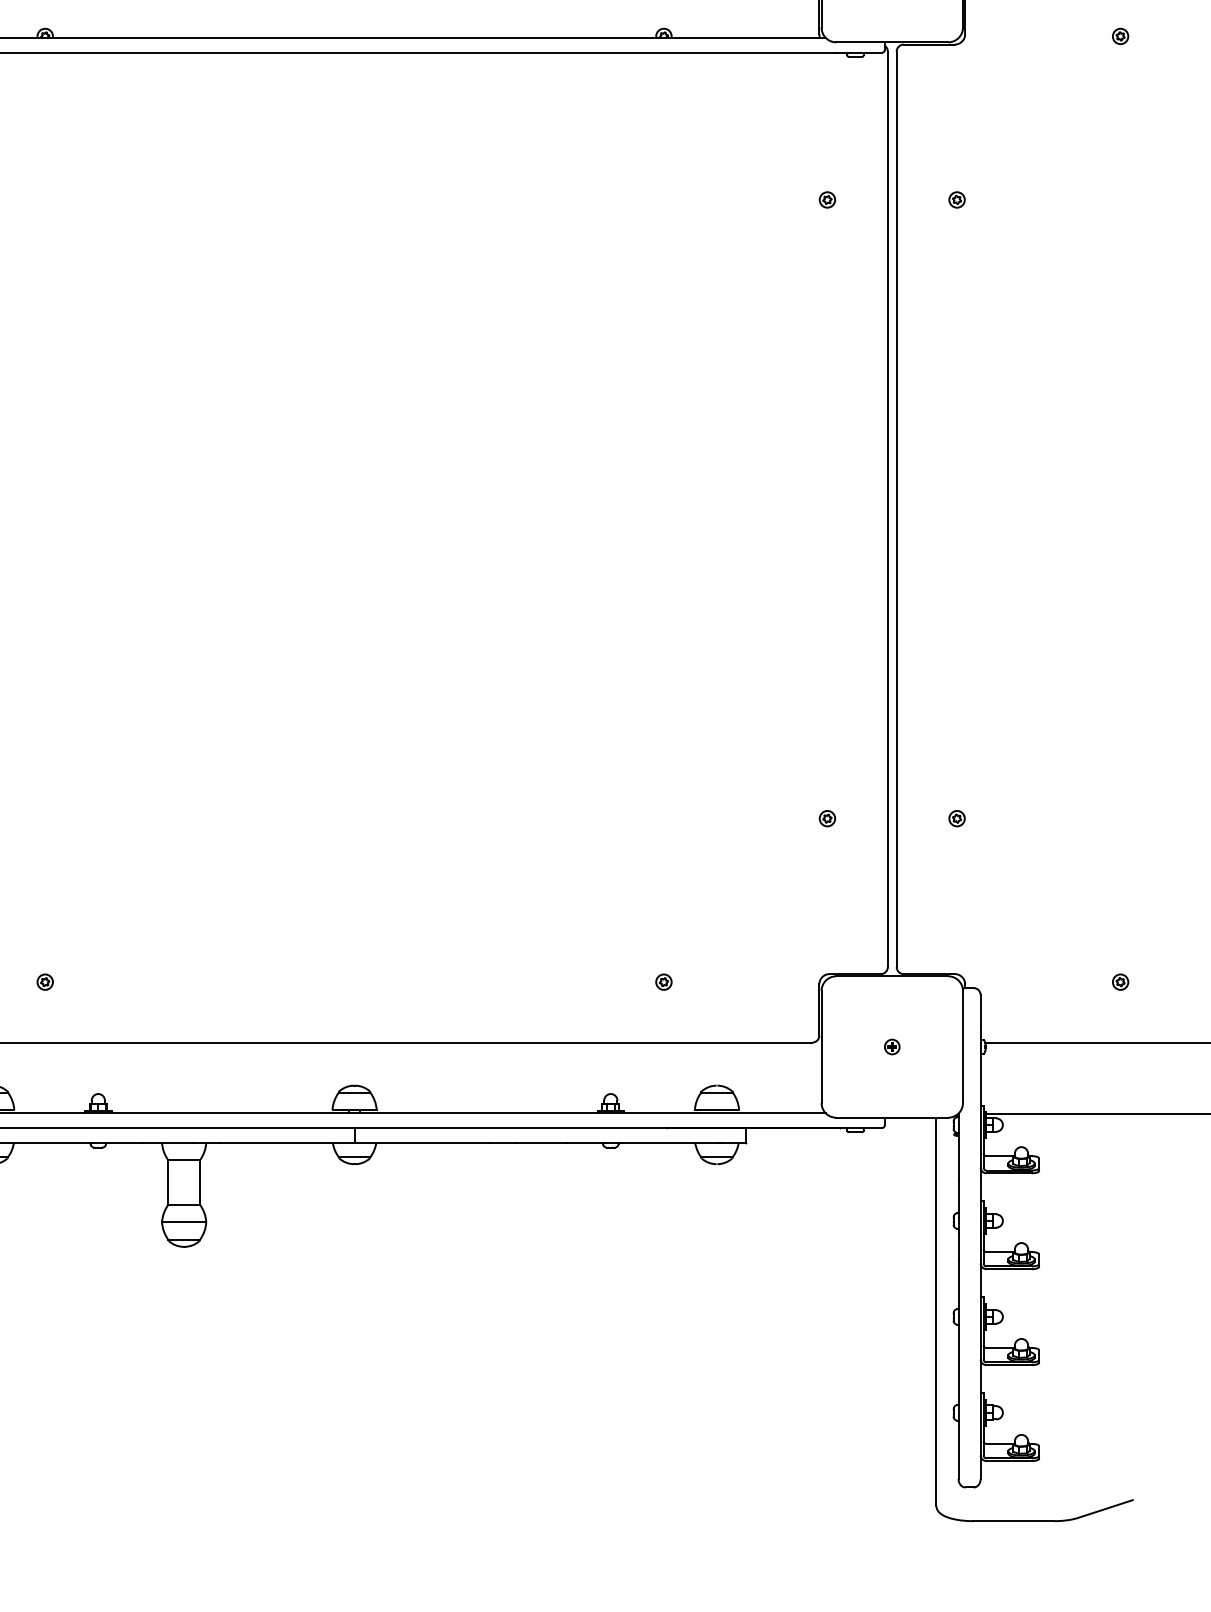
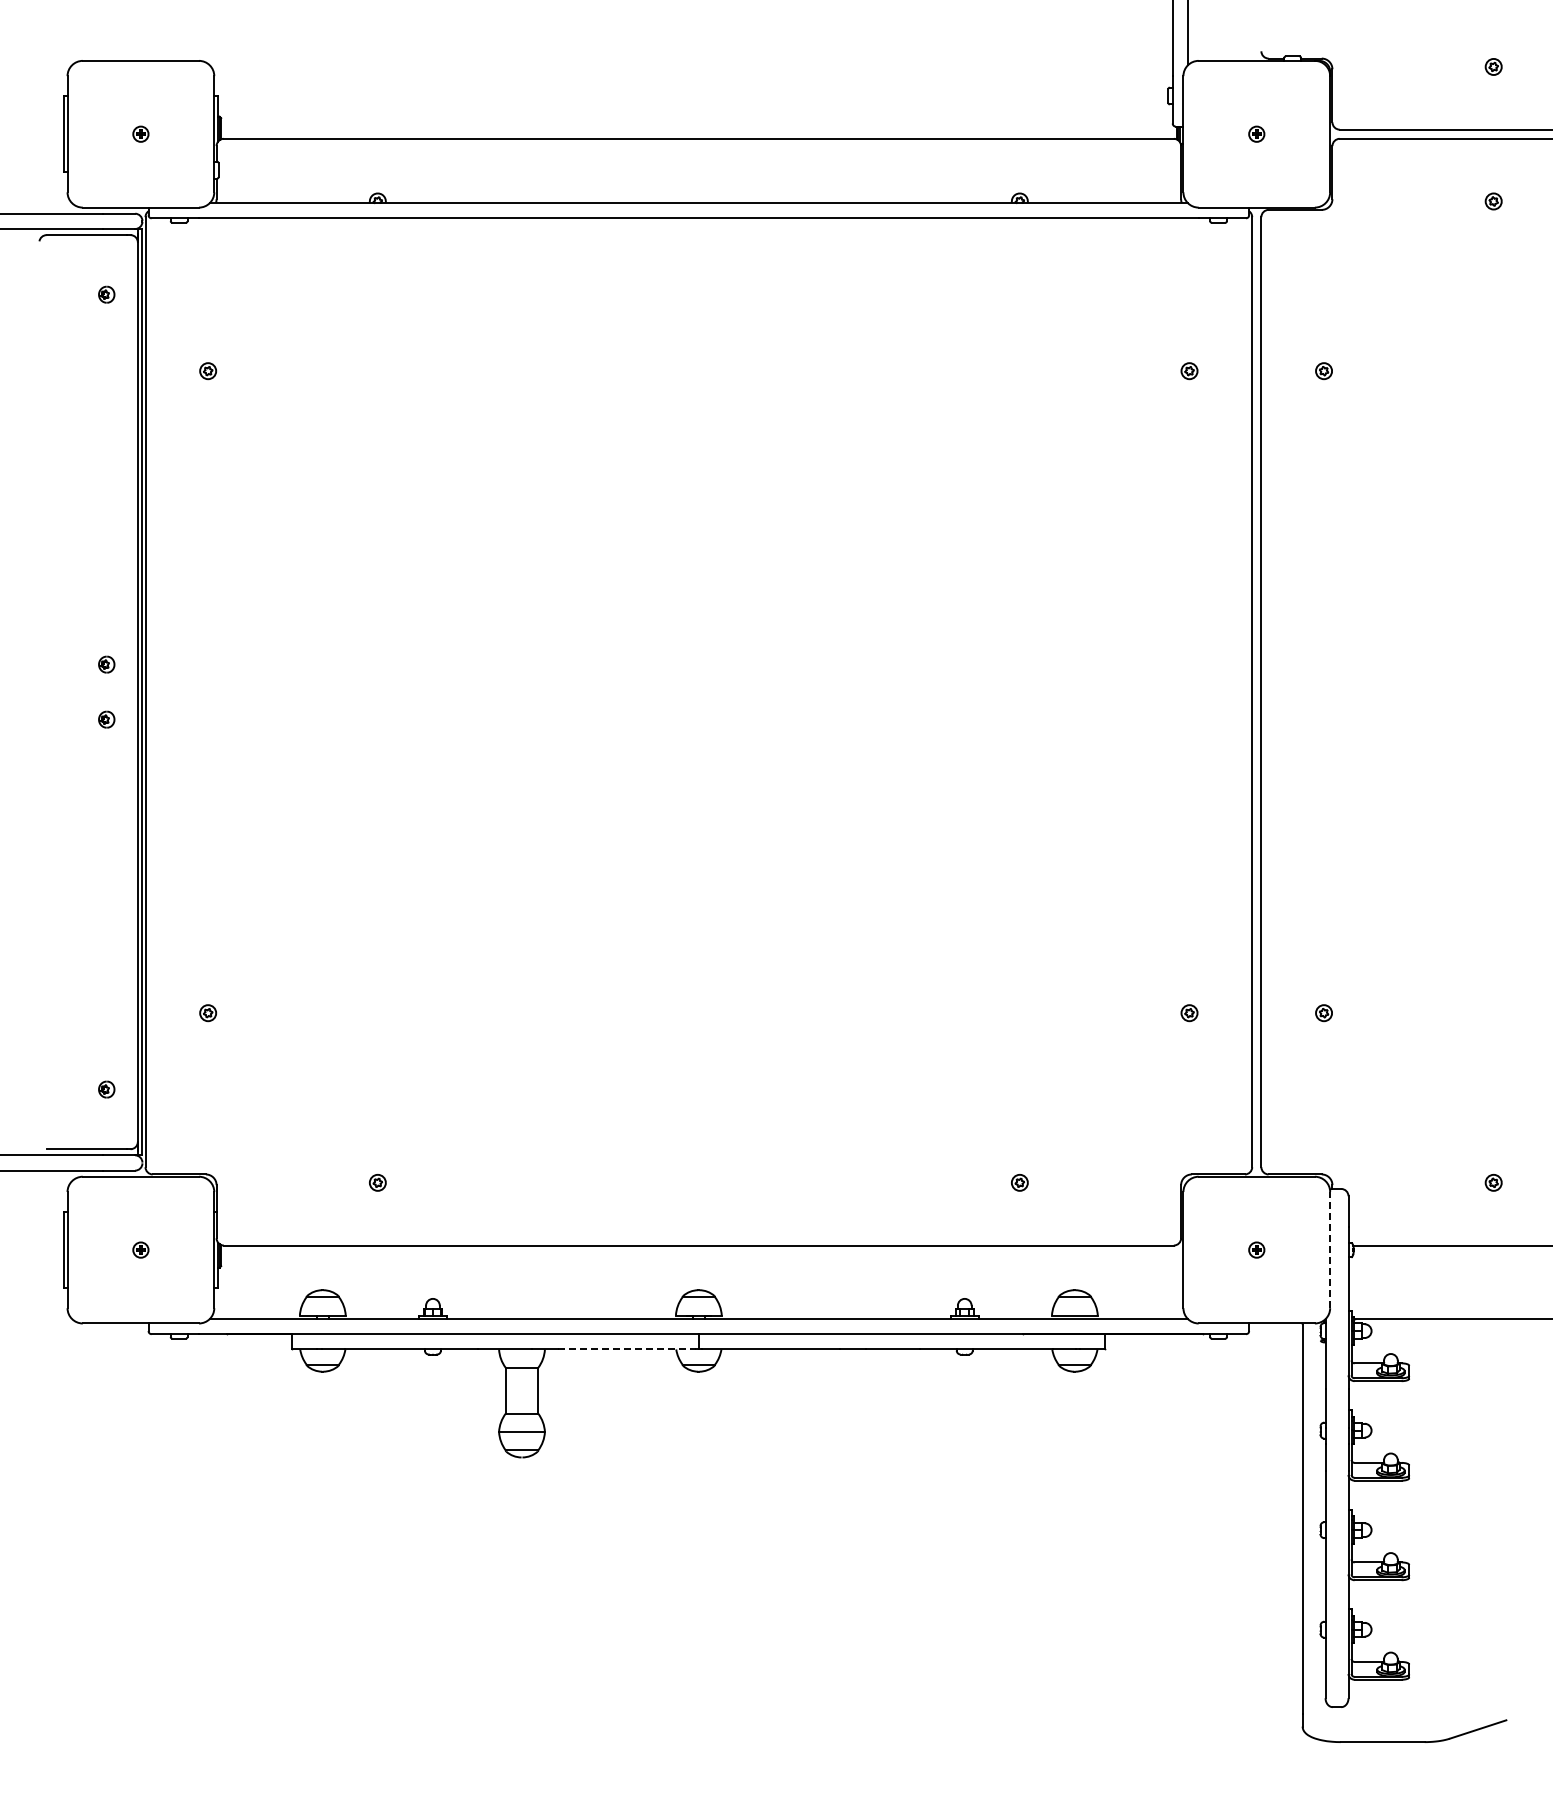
line: (963, 1046) -> (1330, 1249), solid -> dashed
line: (284, 1142) -> (626, 1349), solid -> dashed

